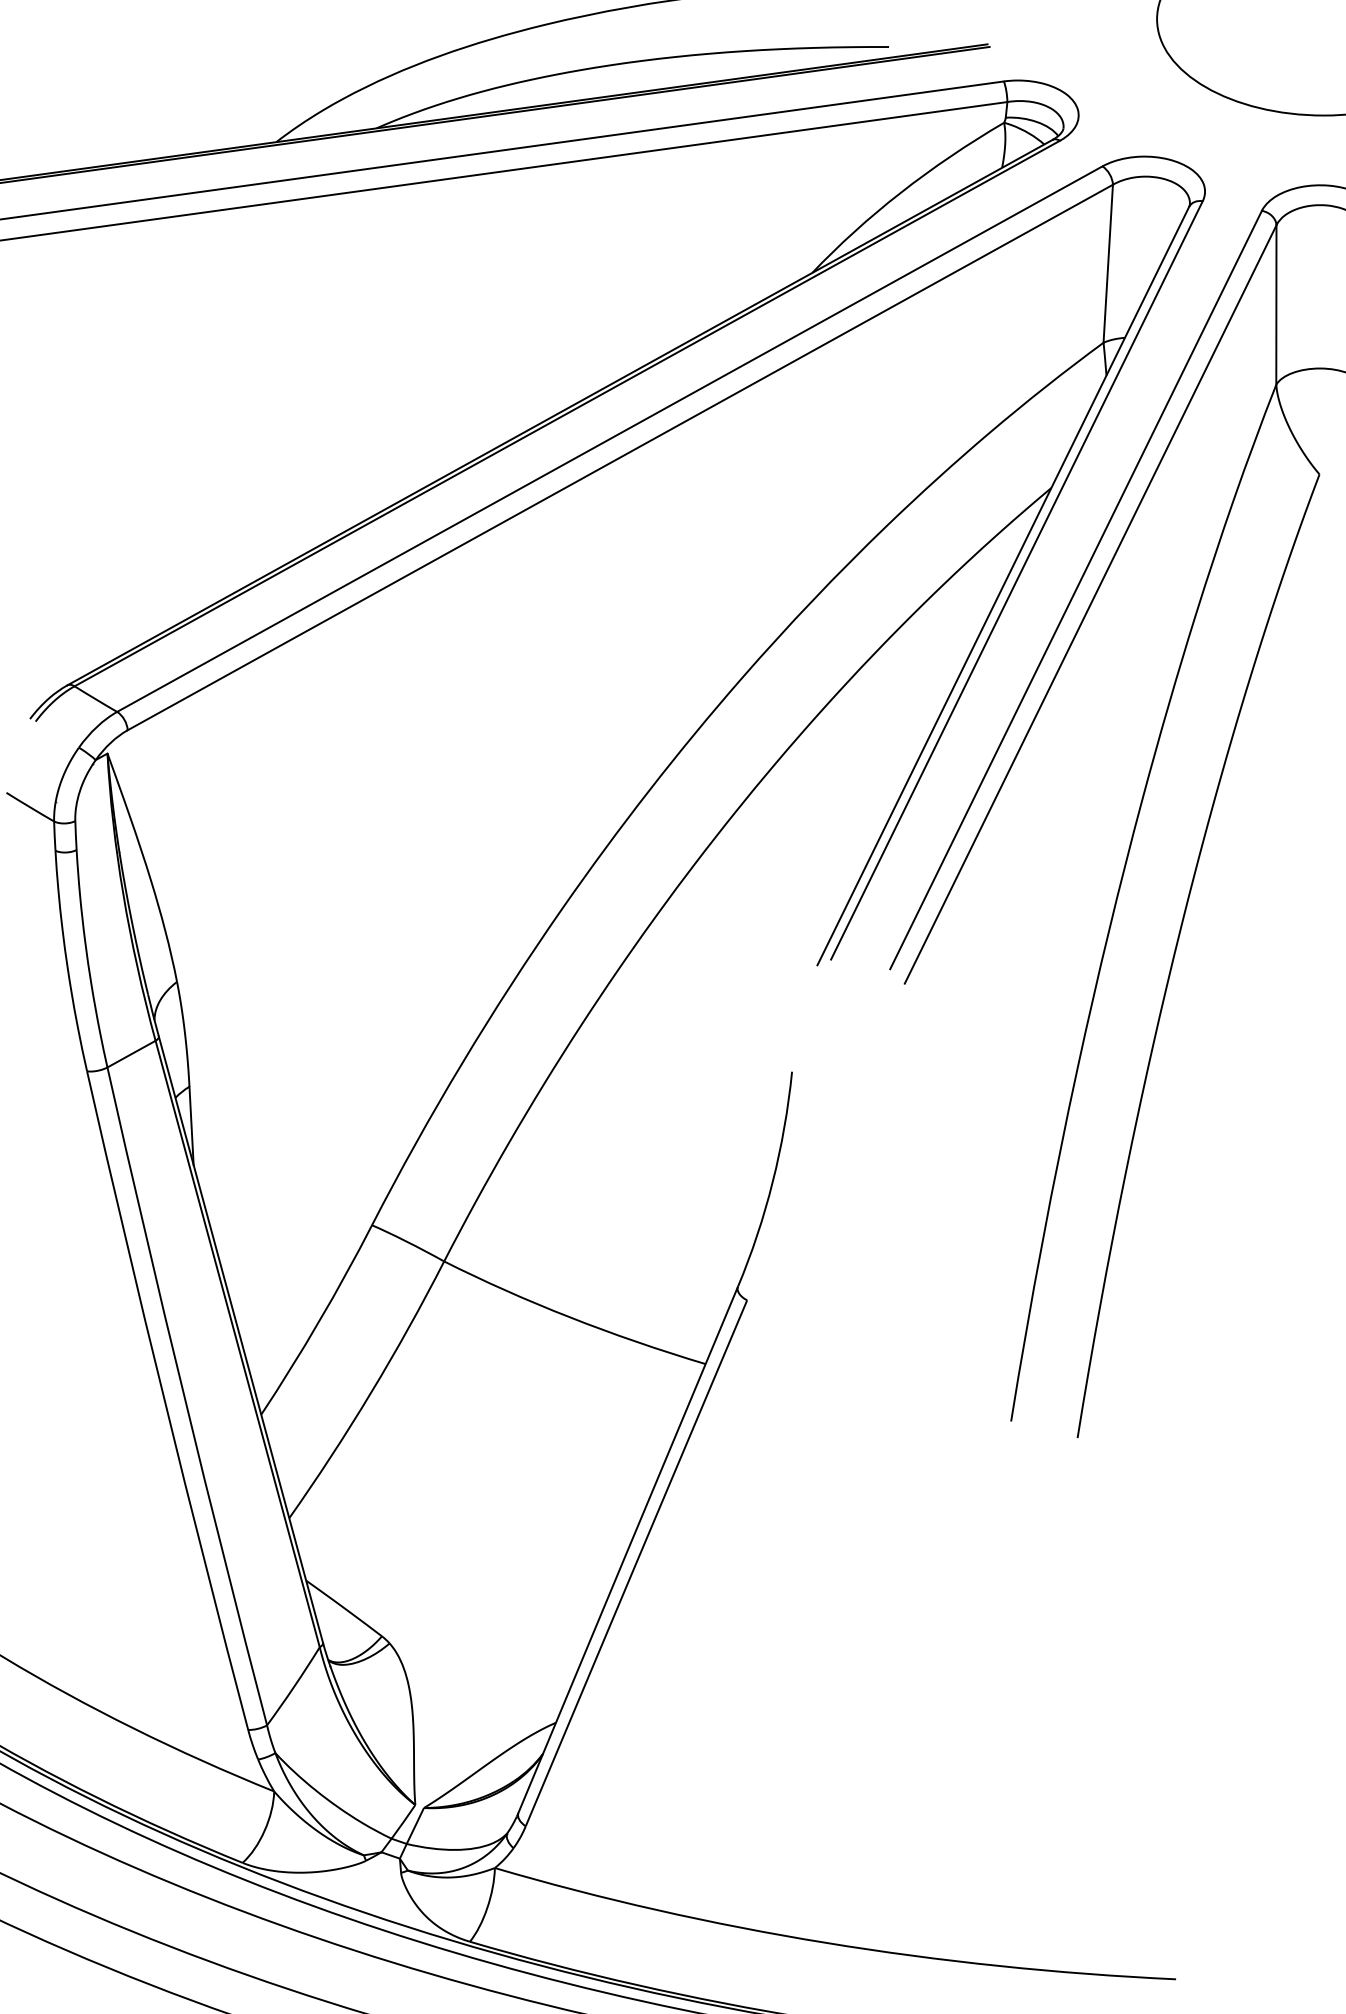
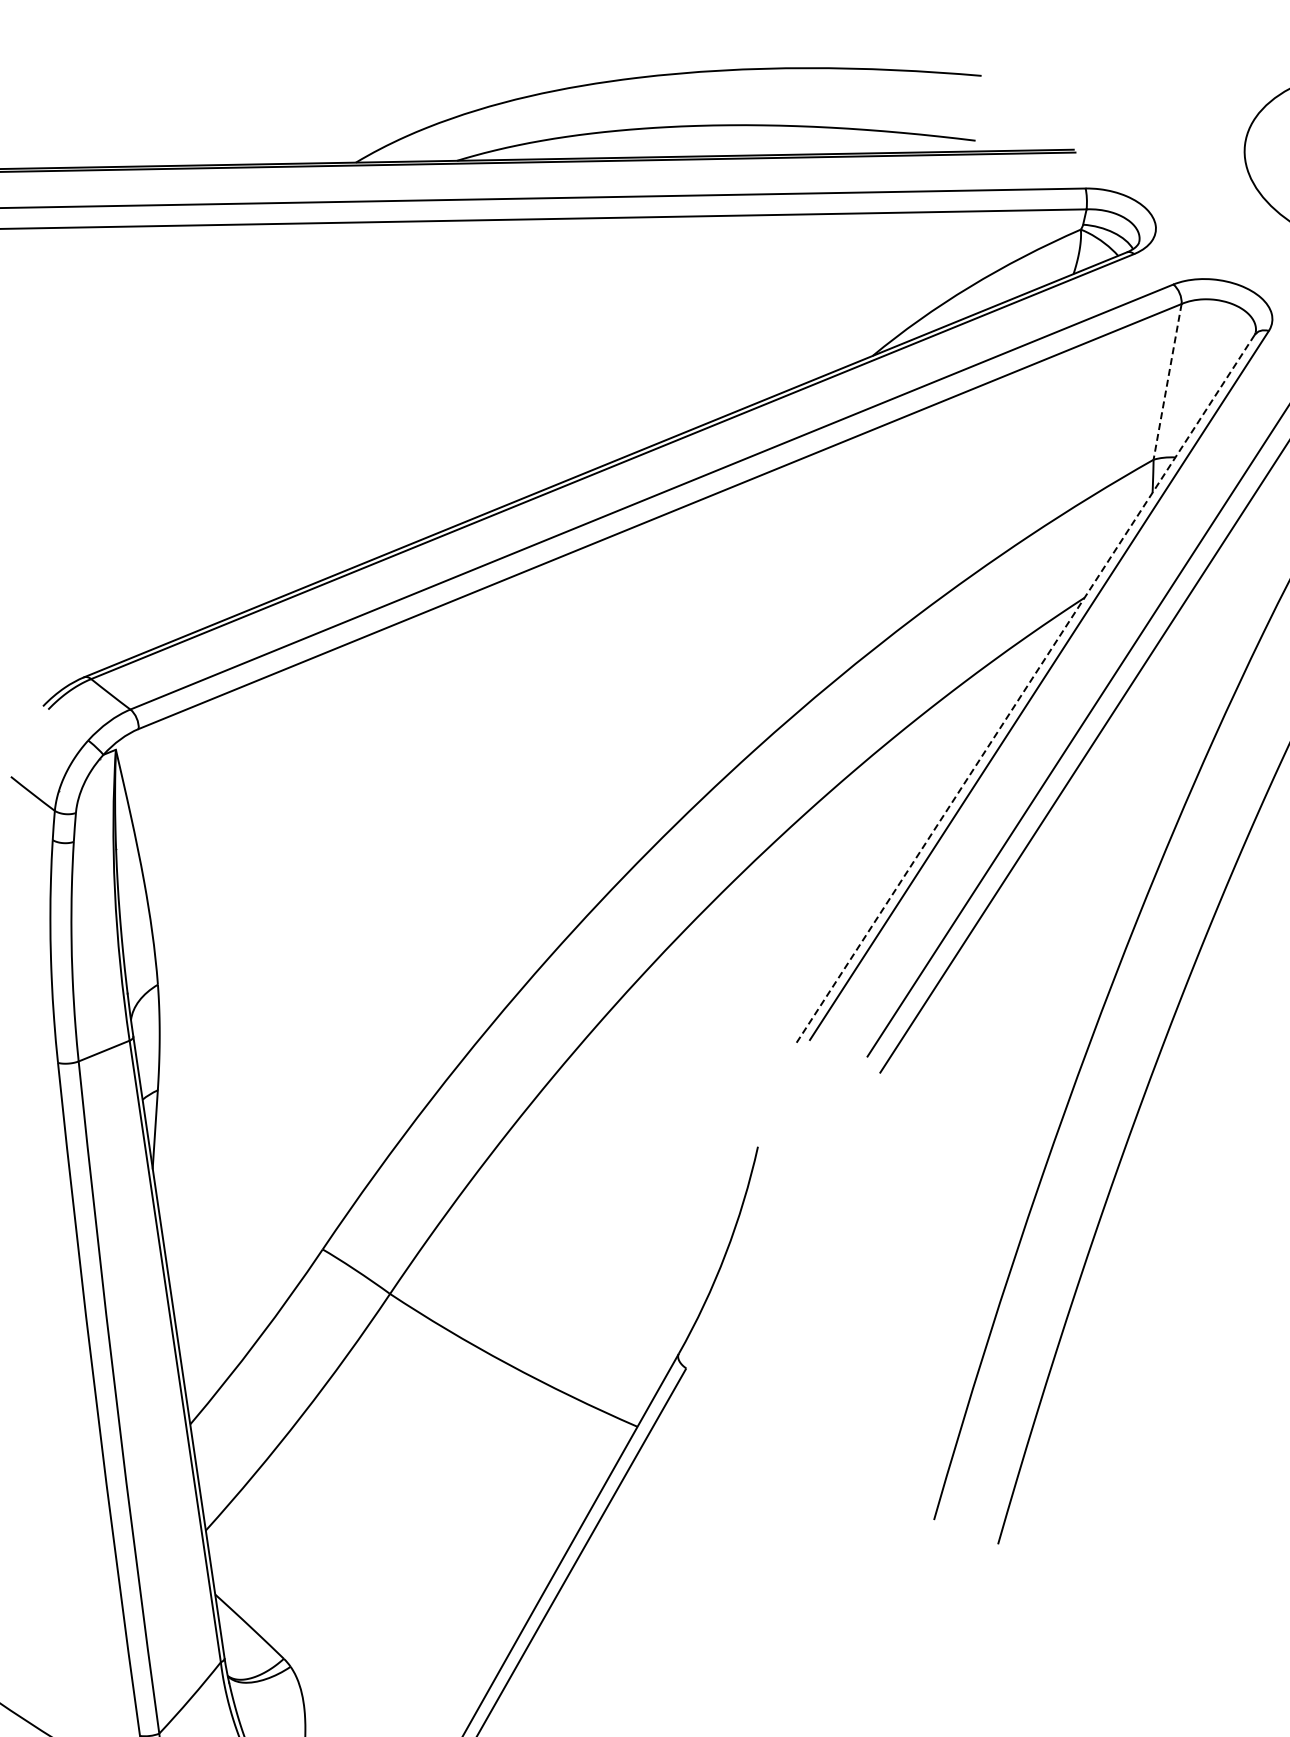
line: (1108, 264) -> (1167, 382), solid -> dashed
line: (1003, 586) -> (1025, 689), solid -> dashed

